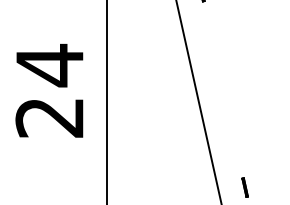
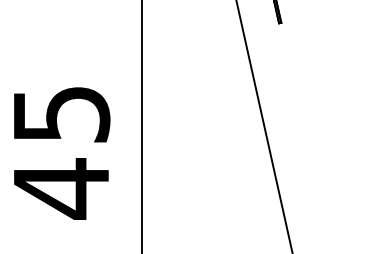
text: (49, 91) -> (60, 151), 24 -> 45

